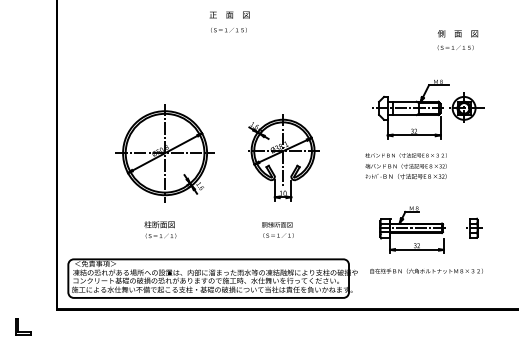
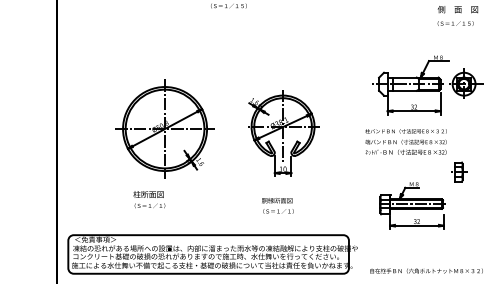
part: (474, 227) -> (459, 171), moved
text: (160, 229) -> (149, 199), moved
text: (426, 270) -> (426, 270), moved

